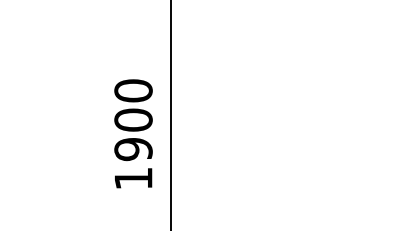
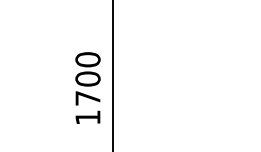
text: (132, 148) -> (87, 97), 1900 -> 1700

